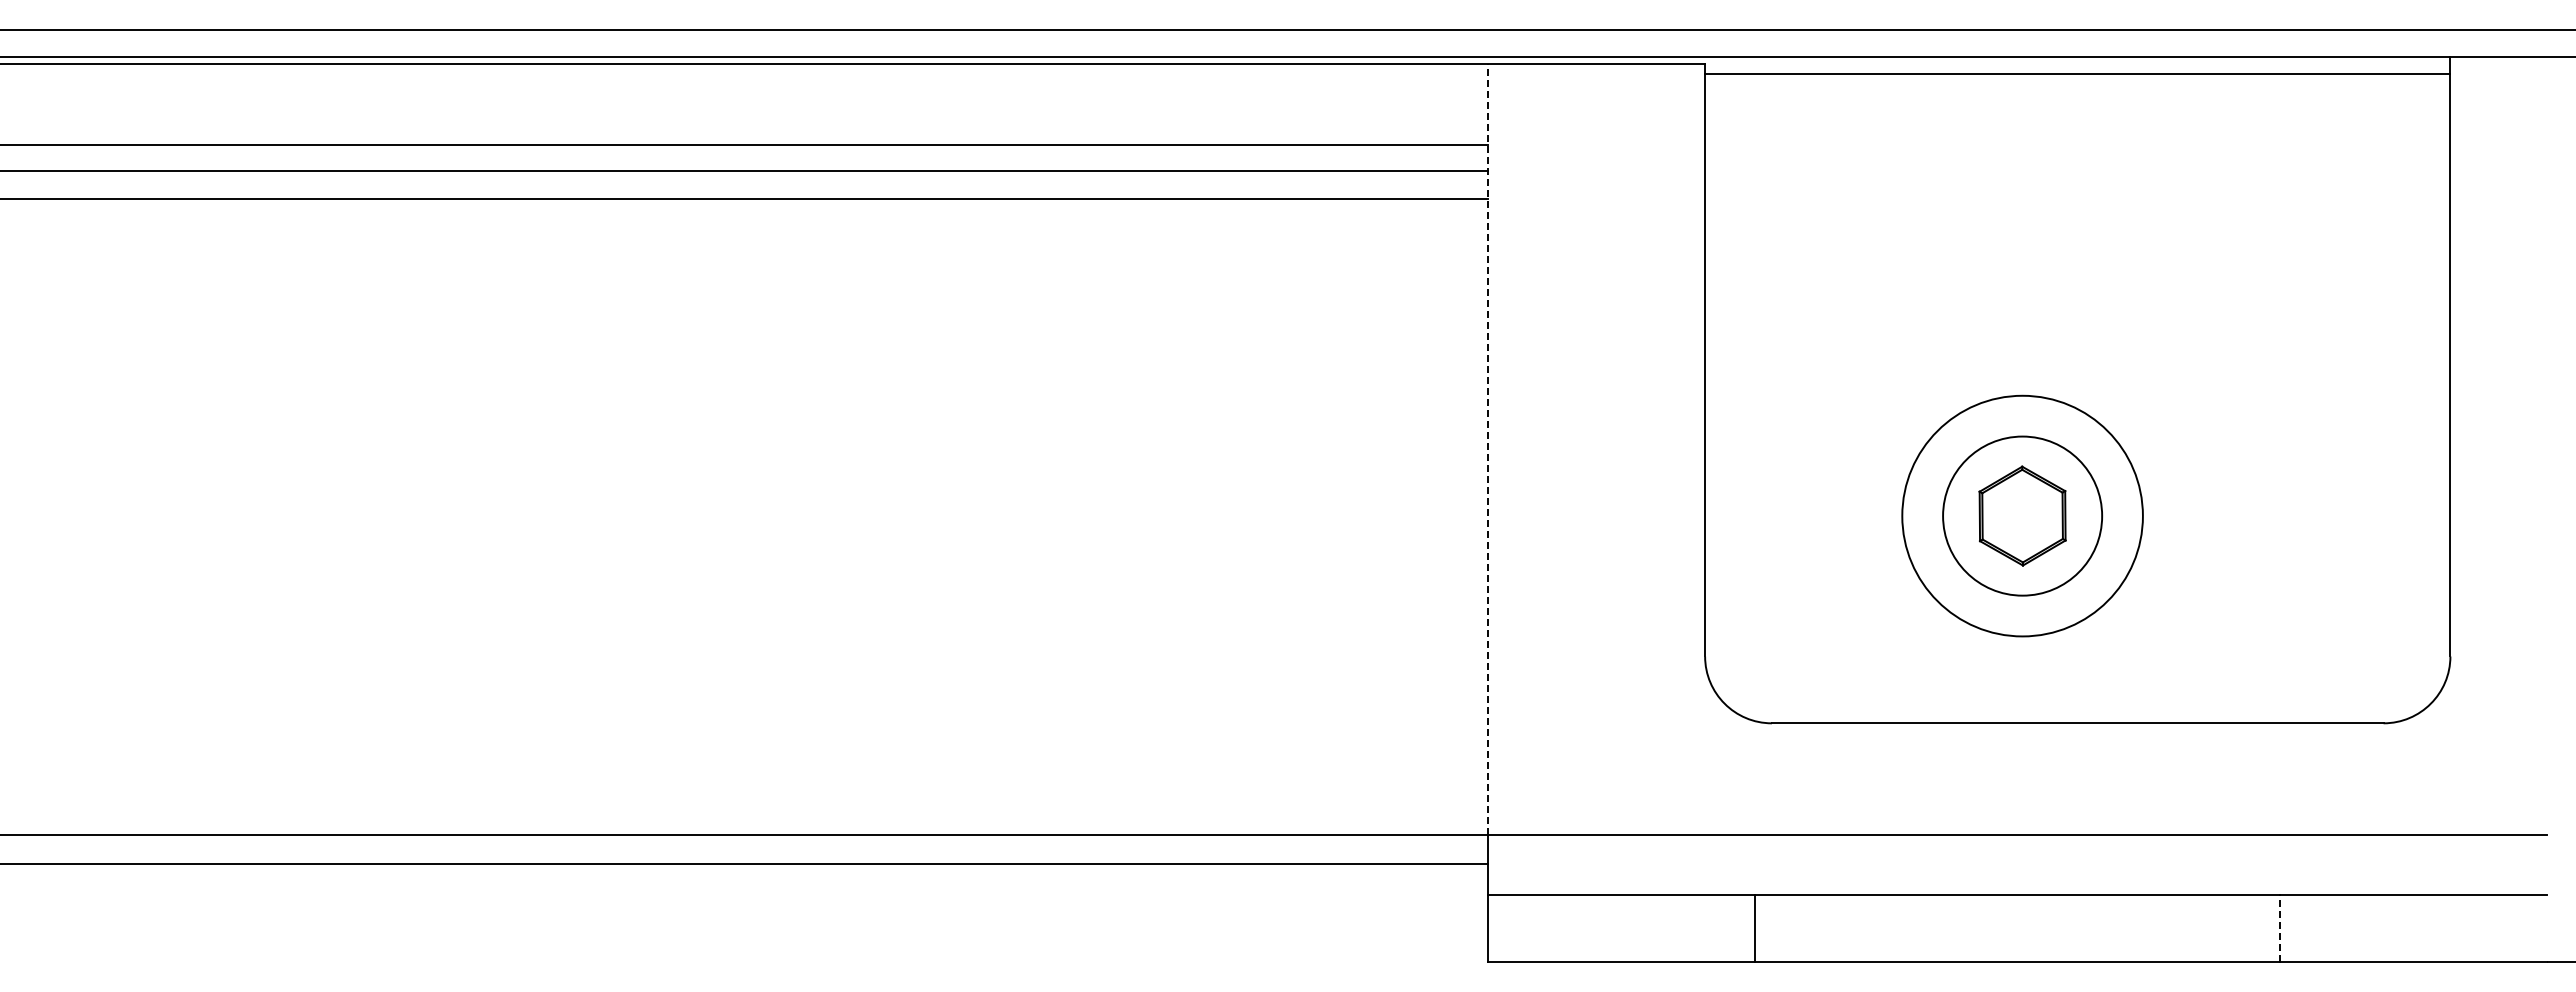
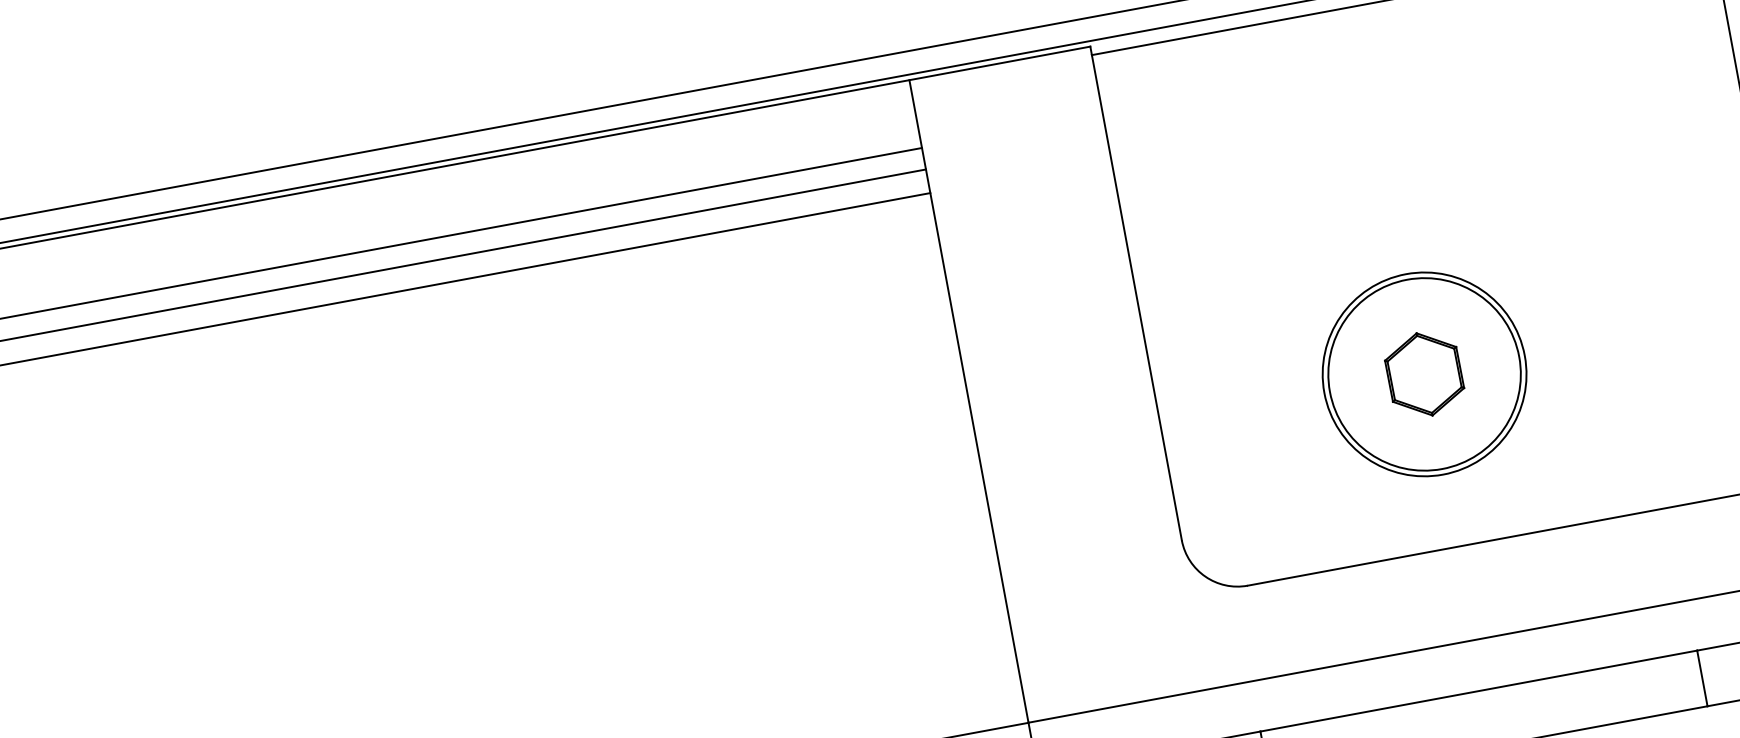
line: (1487, 449) -> (968, 401), dashed -> solid
circle: (2022, 515) -> (1424, 373), size x1.43
line: (2279, 928) -> (1702, 678), dashed -> solid

